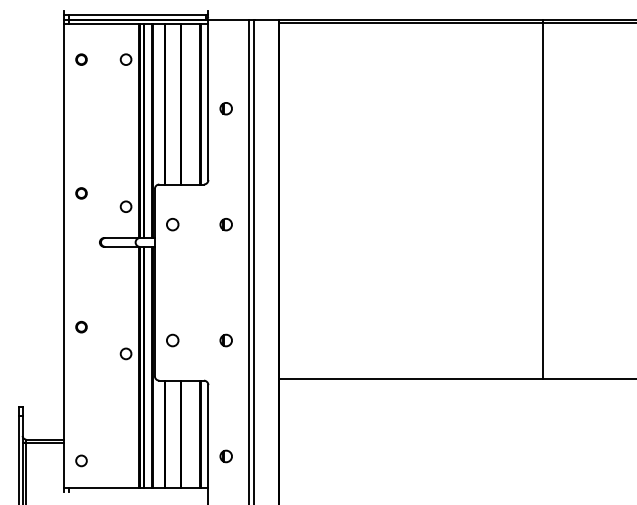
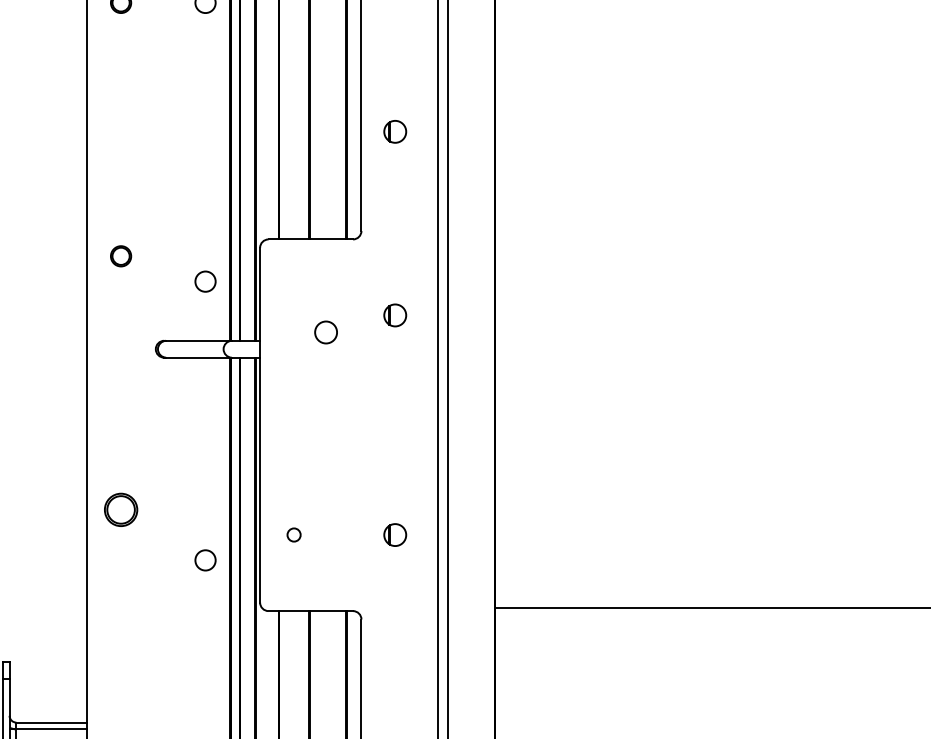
part: (225, 108) -> (393, 131), moved
circle: (172, 224) -> (325, 332), moved
part: (81, 326) -> (121, 508), size x1.6
circle: (172, 340) -> (293, 534), size x0.6

